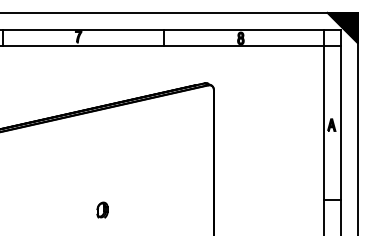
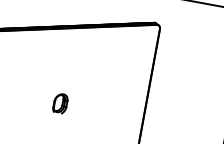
part: (102, 209) -> (60, 102), size x1.67

